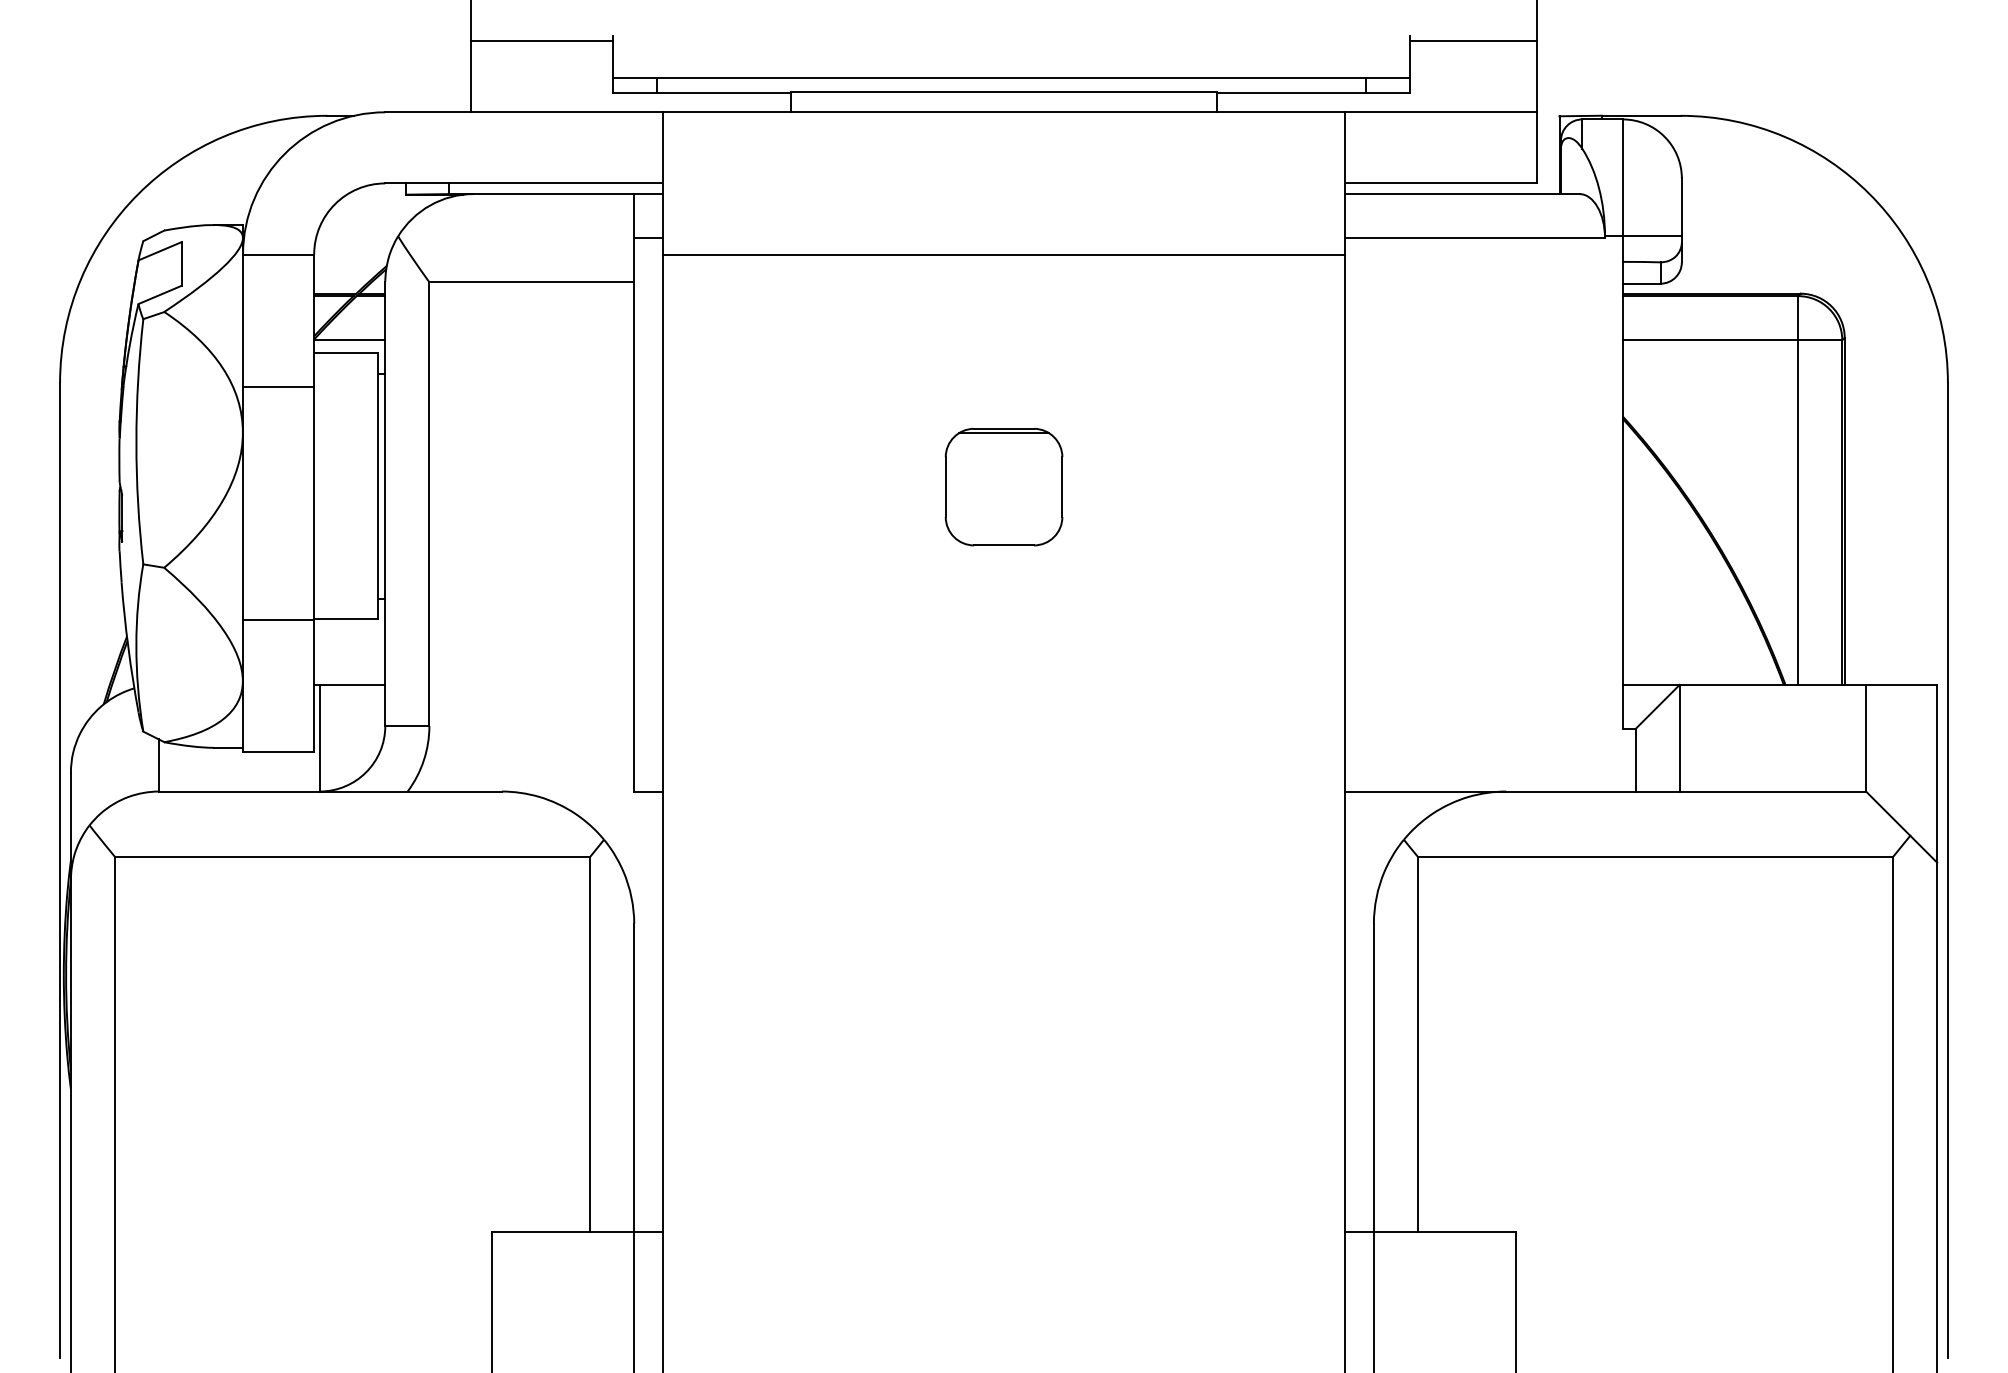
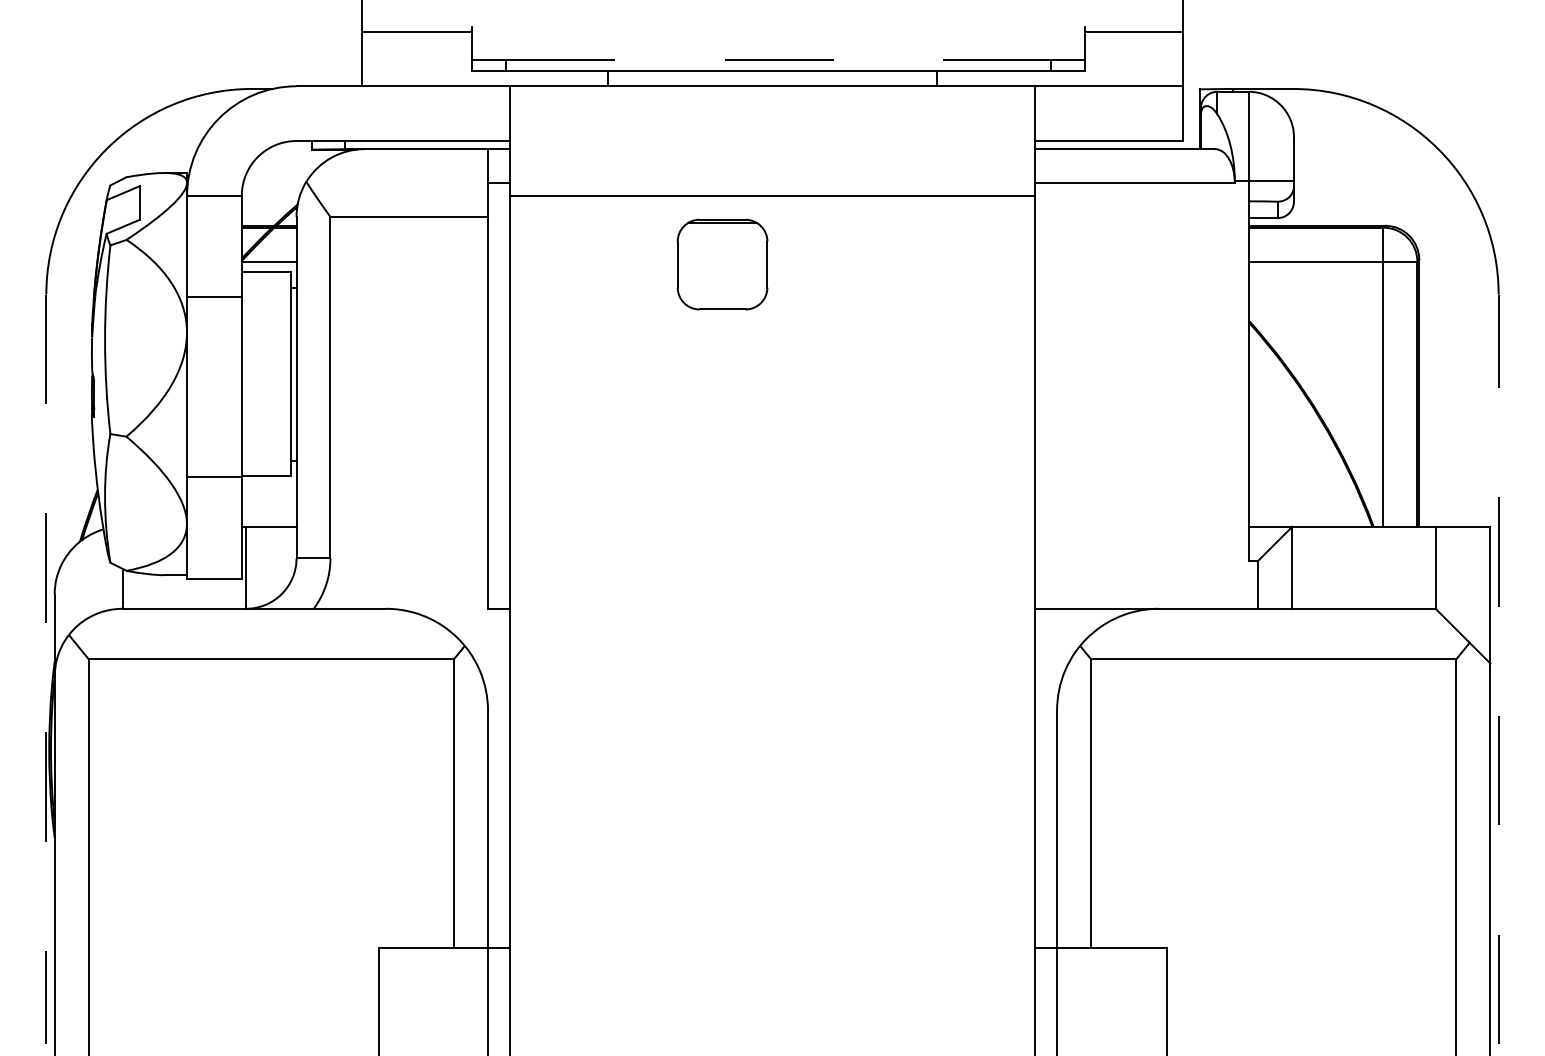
line: (1011, 78) -> (778, 60), solid -> dashed
part: (1004, 486) -> (722, 264), moved
line: (60, 870) -> (46, 669), solid -> dashed
line: (1947, 870) -> (1498, 669), solid -> dashed

